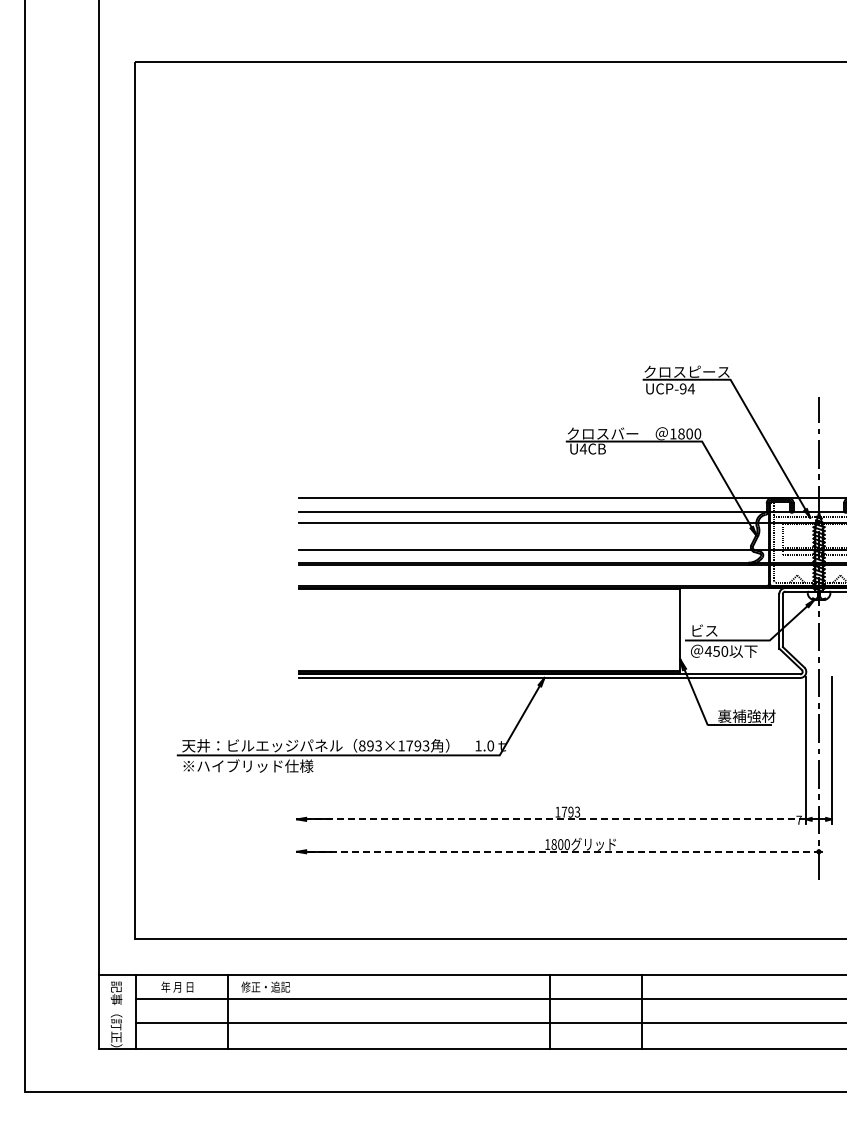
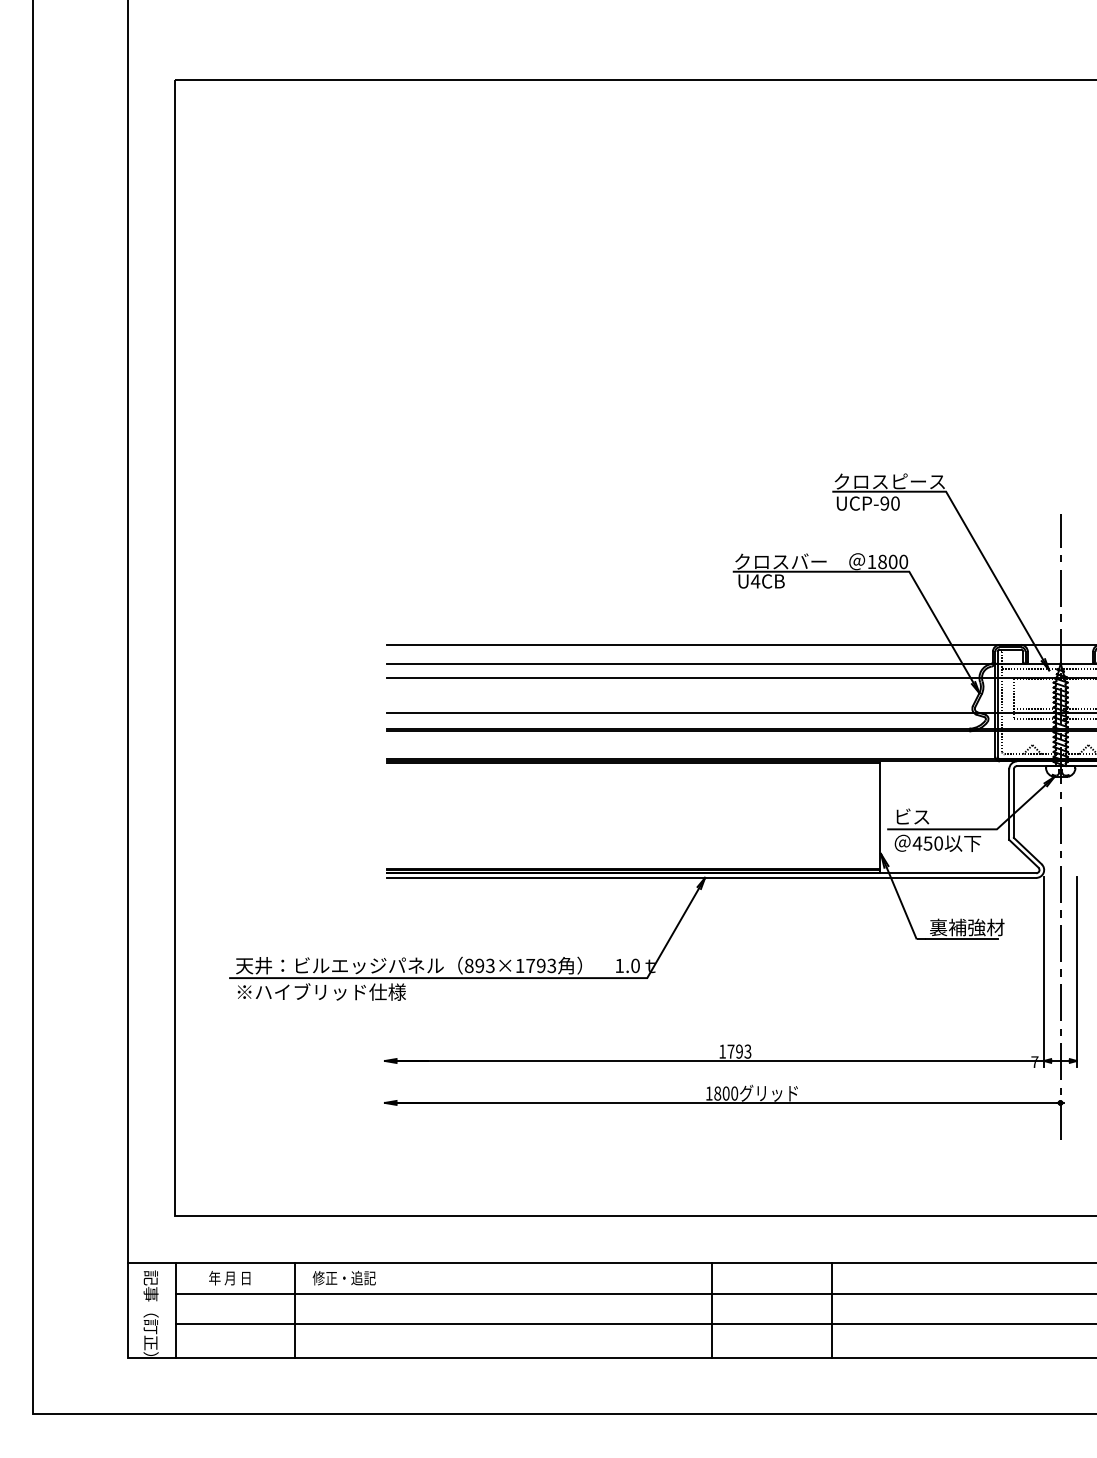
text: (690, 388) -> (894, 503), UCP-94 -> UCP-90
line: (551, 819) -> (714, 1061), dashed -> solid
line: (557, 851) -> (722, 1102), dashed -> solid

